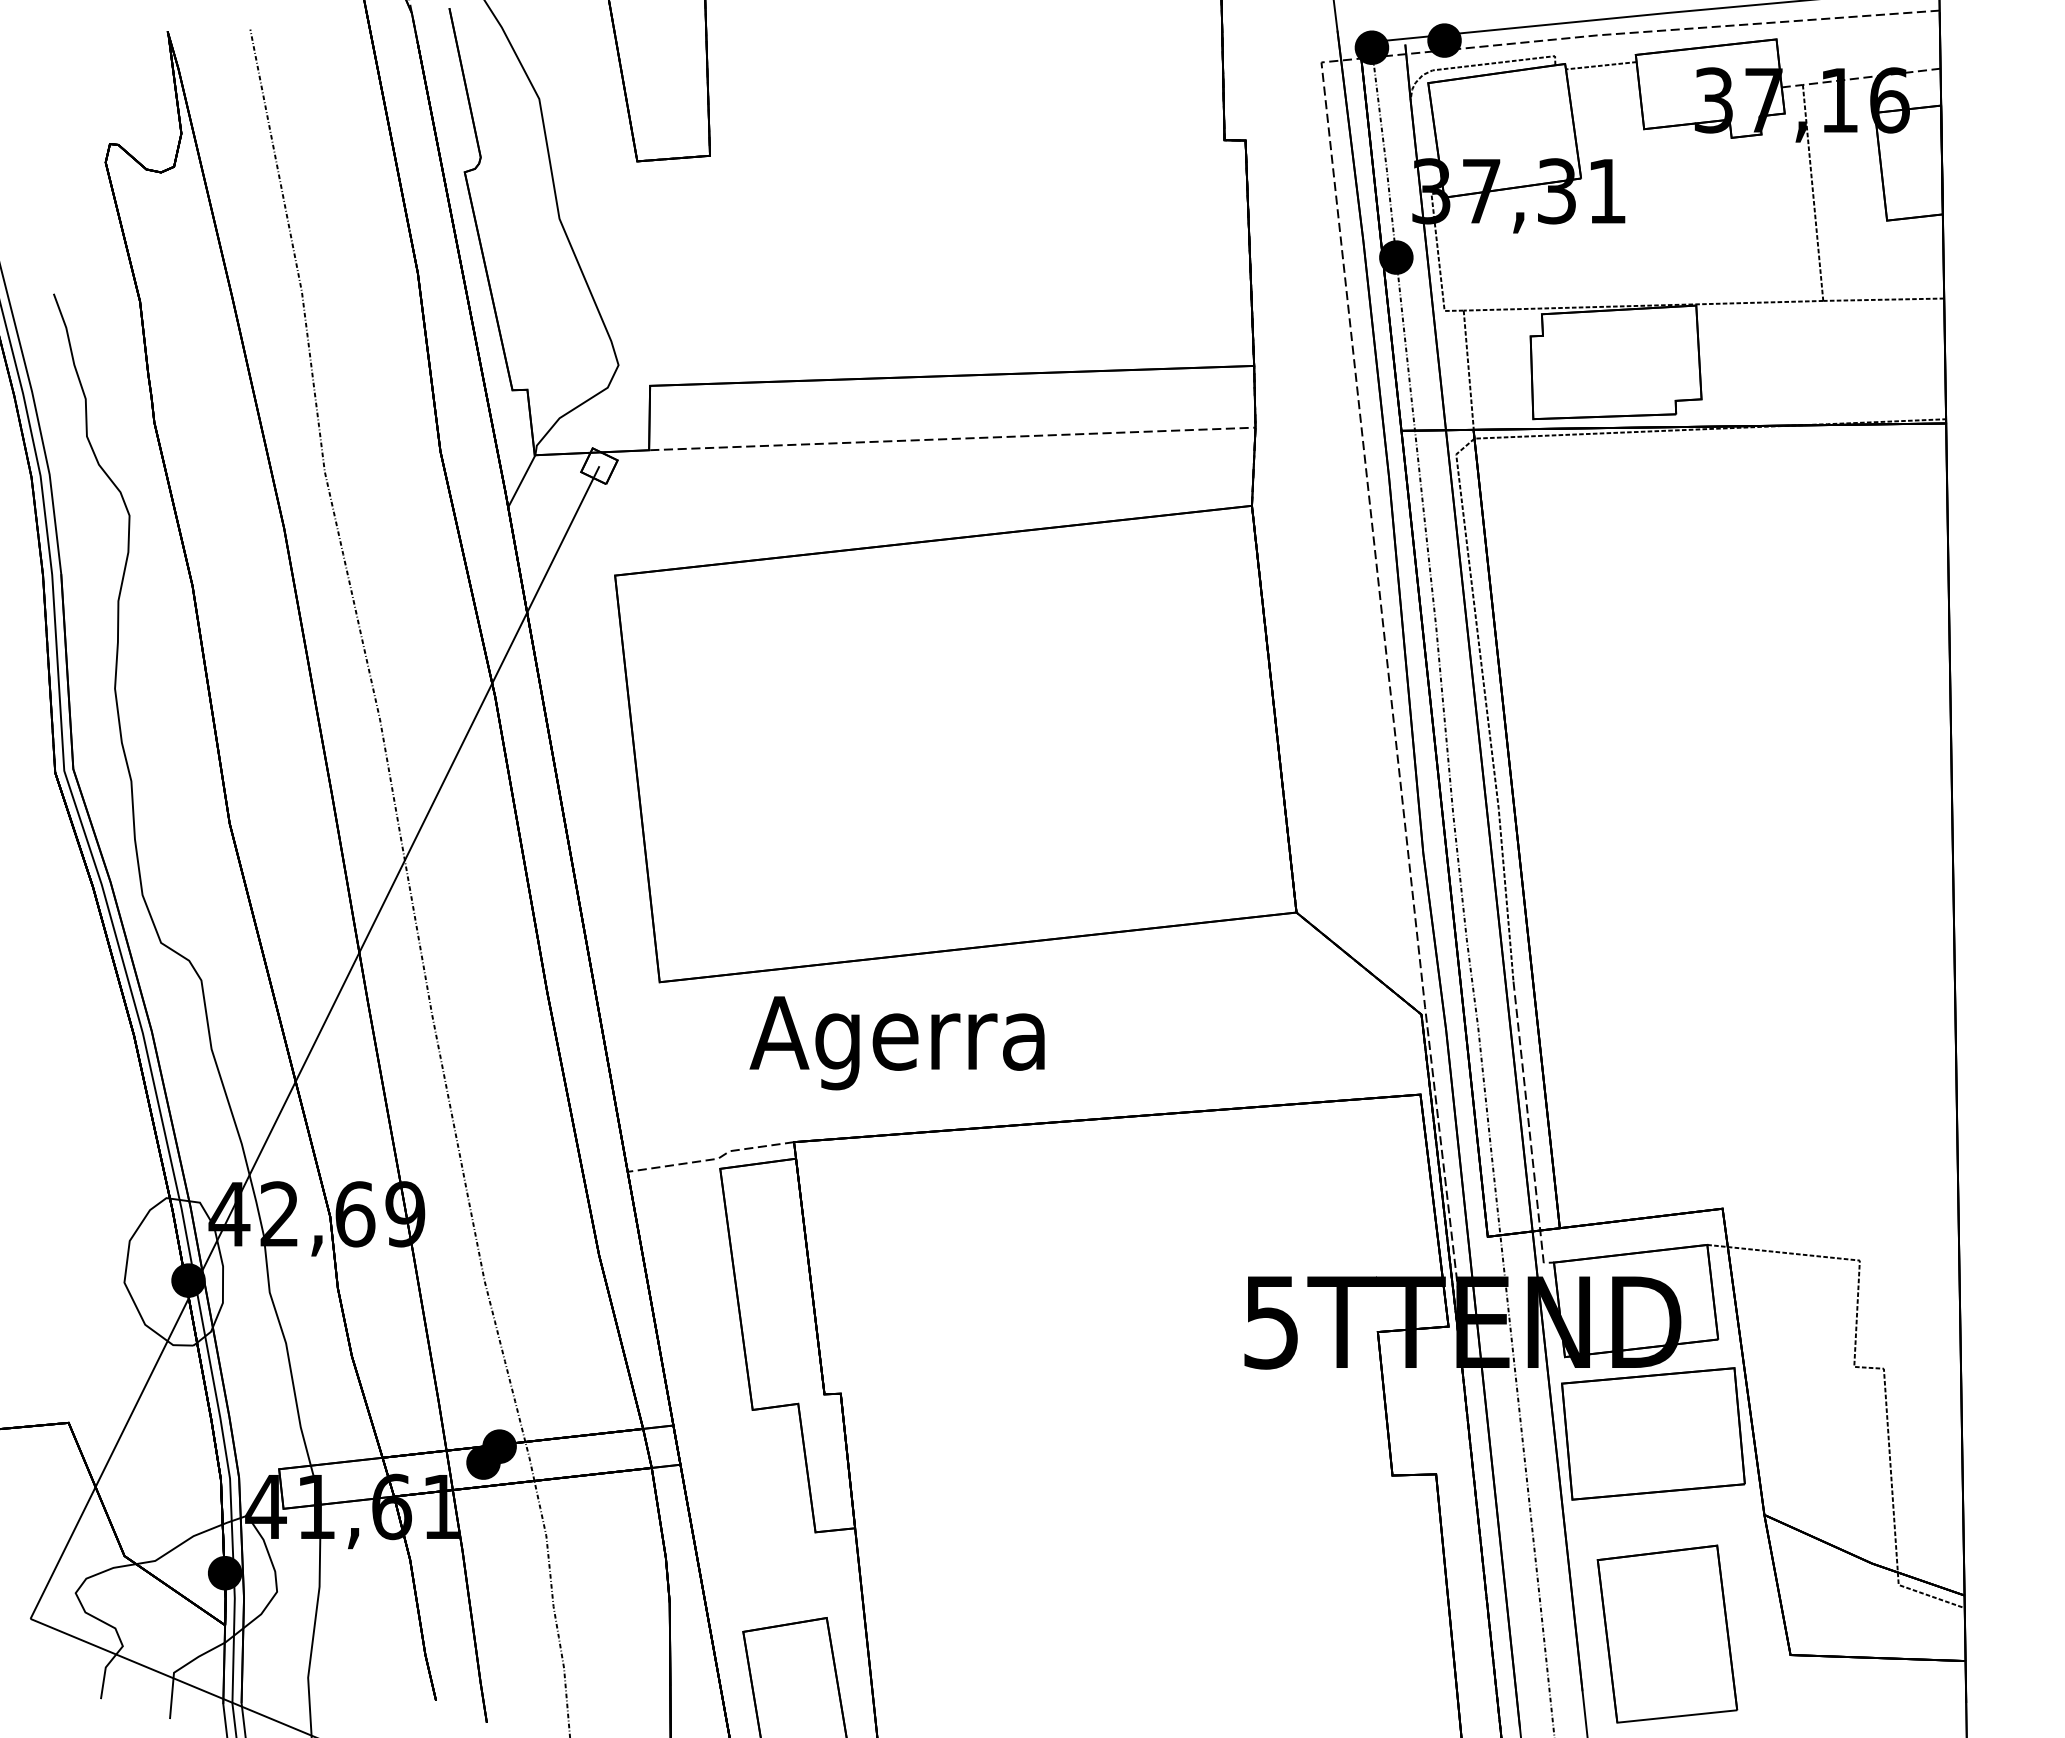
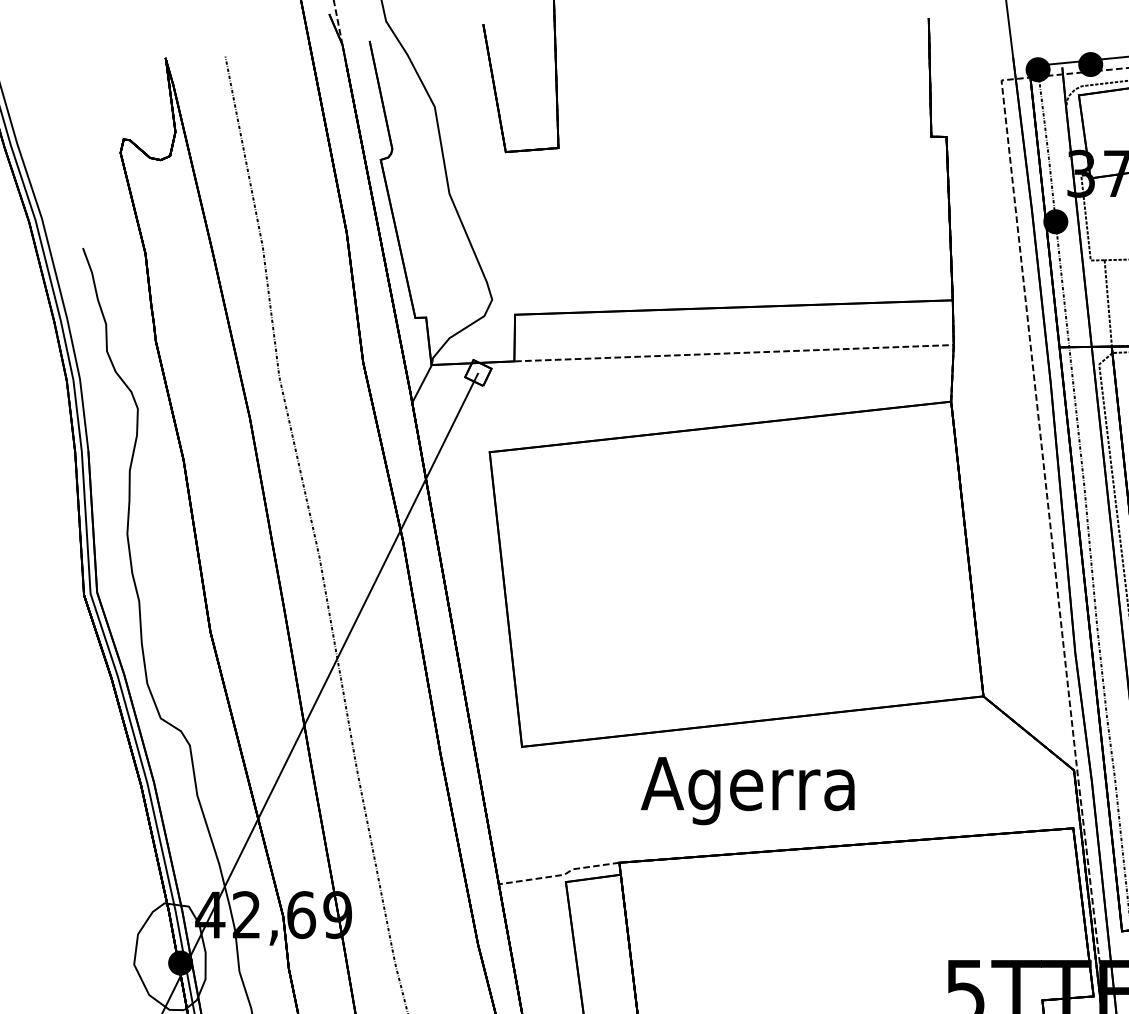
text: (896, 1043) -> (747, 791), moved

